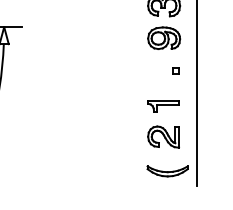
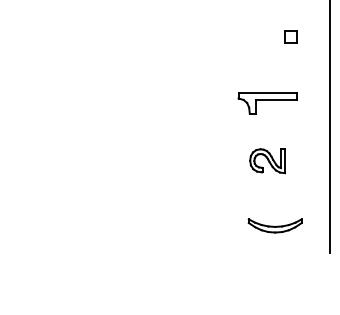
part: (163, 136) -> (267, 160), size x0.6
part: (167, 171) -> (275, 226), size x0.7

